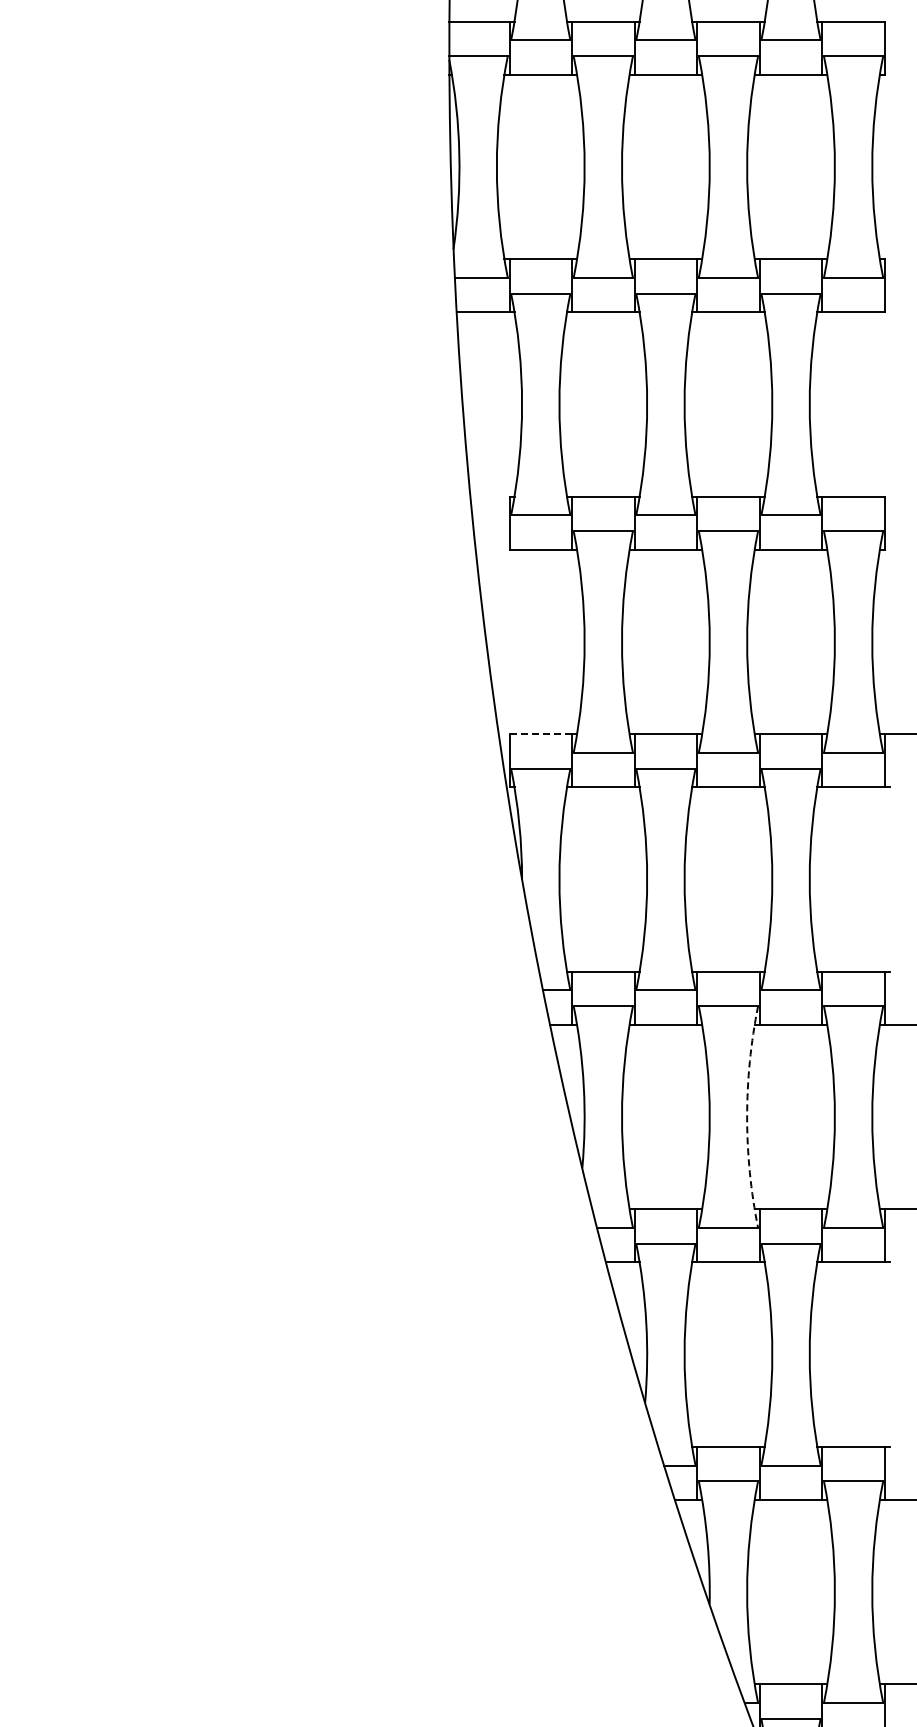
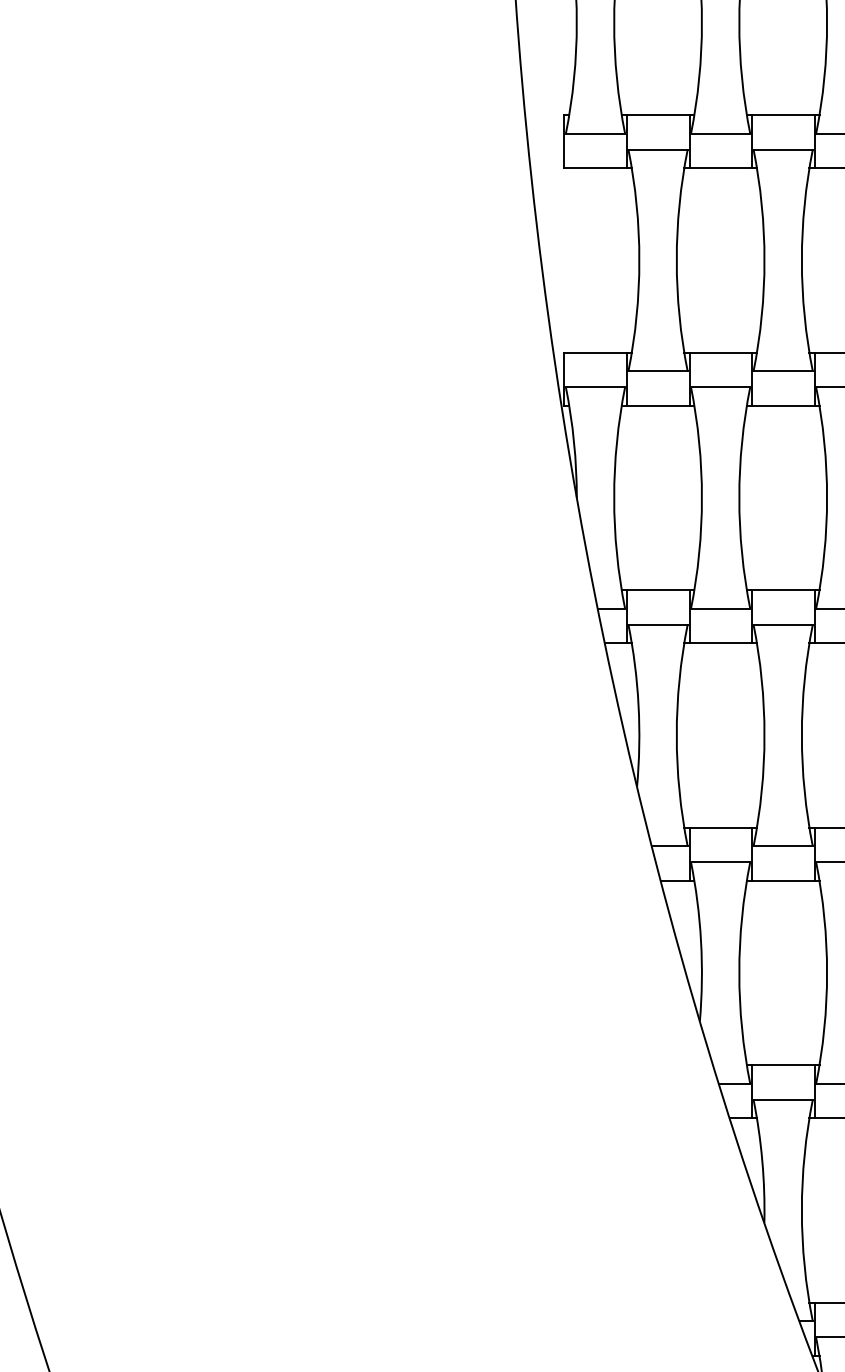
line: (540, 734) -> (595, 352), dashed -> solid
arc: (747, 1117) -> (802, 735), dashed -> solid

